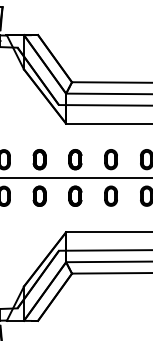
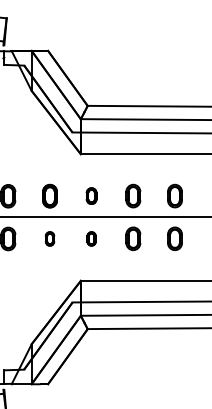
part: (75, 159) -> (91, 195), size x0.7
part: (39, 195) -> (49, 238), size x0.6
part: (75, 195) -> (91, 238), size x0.6

